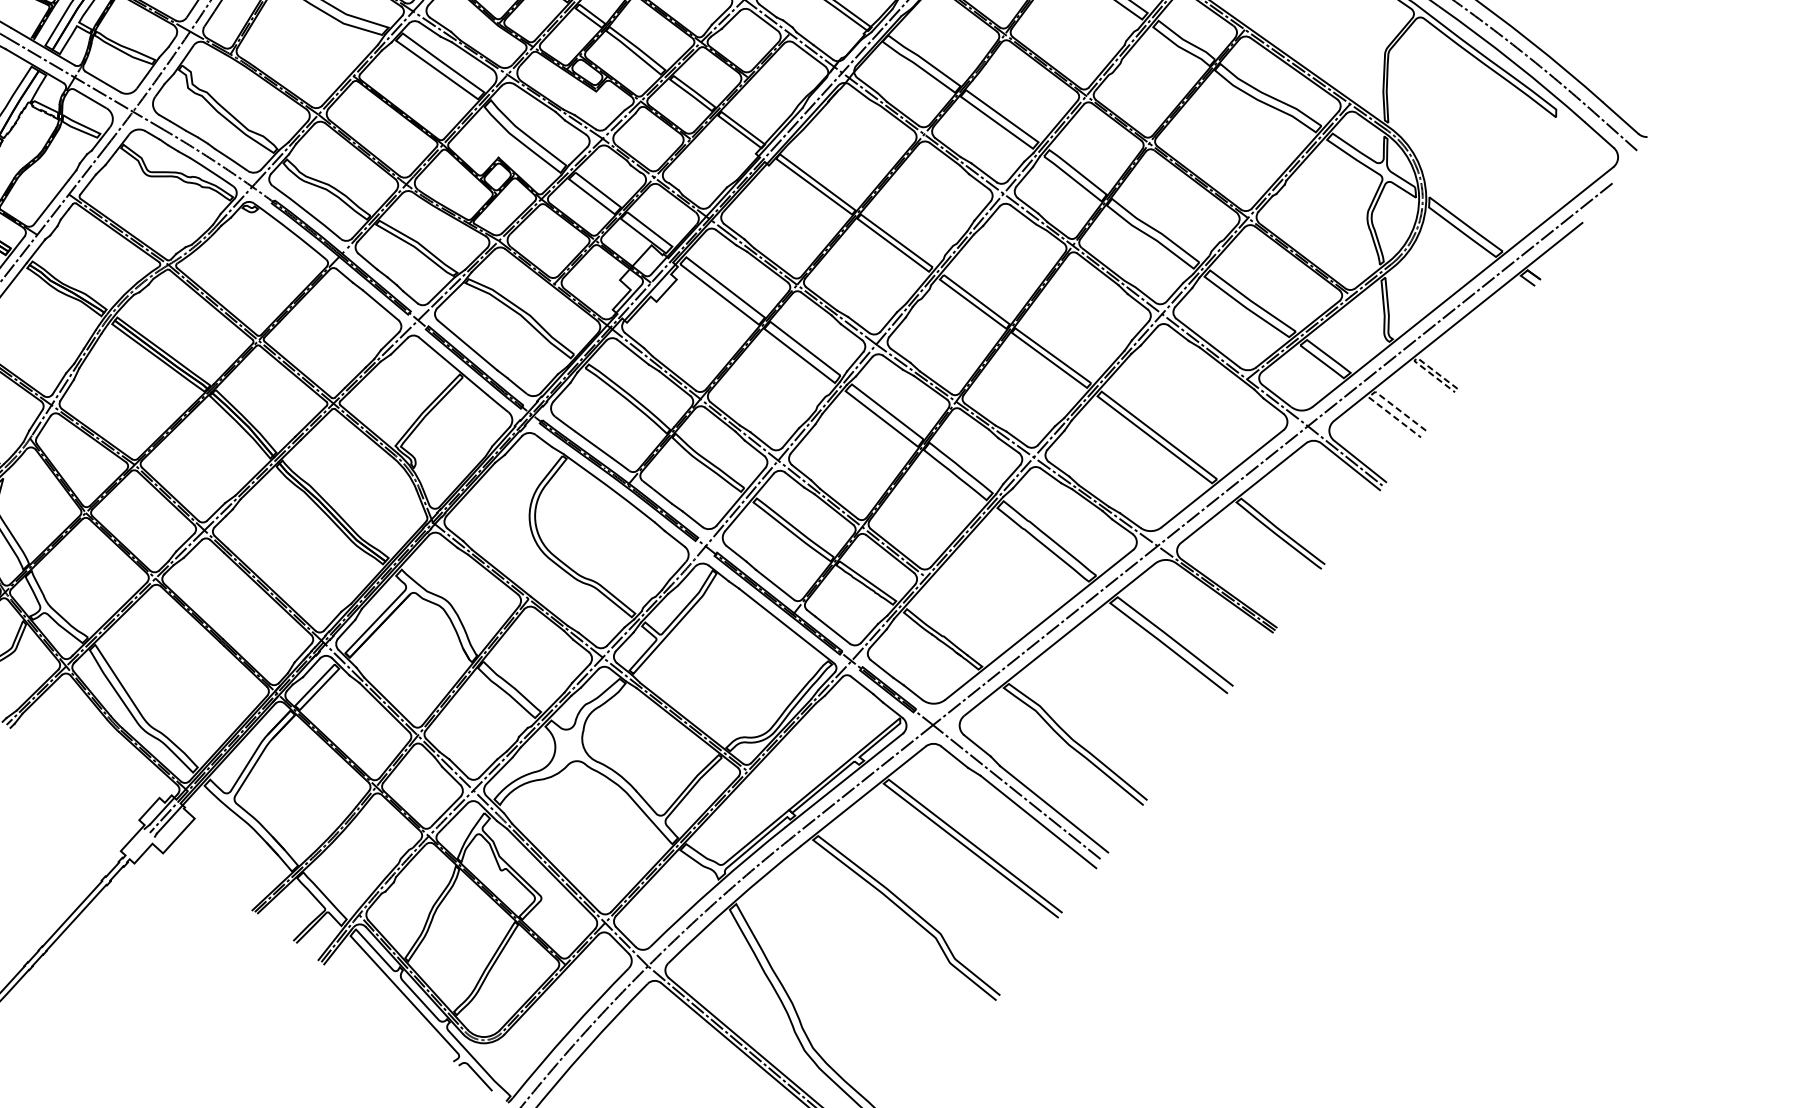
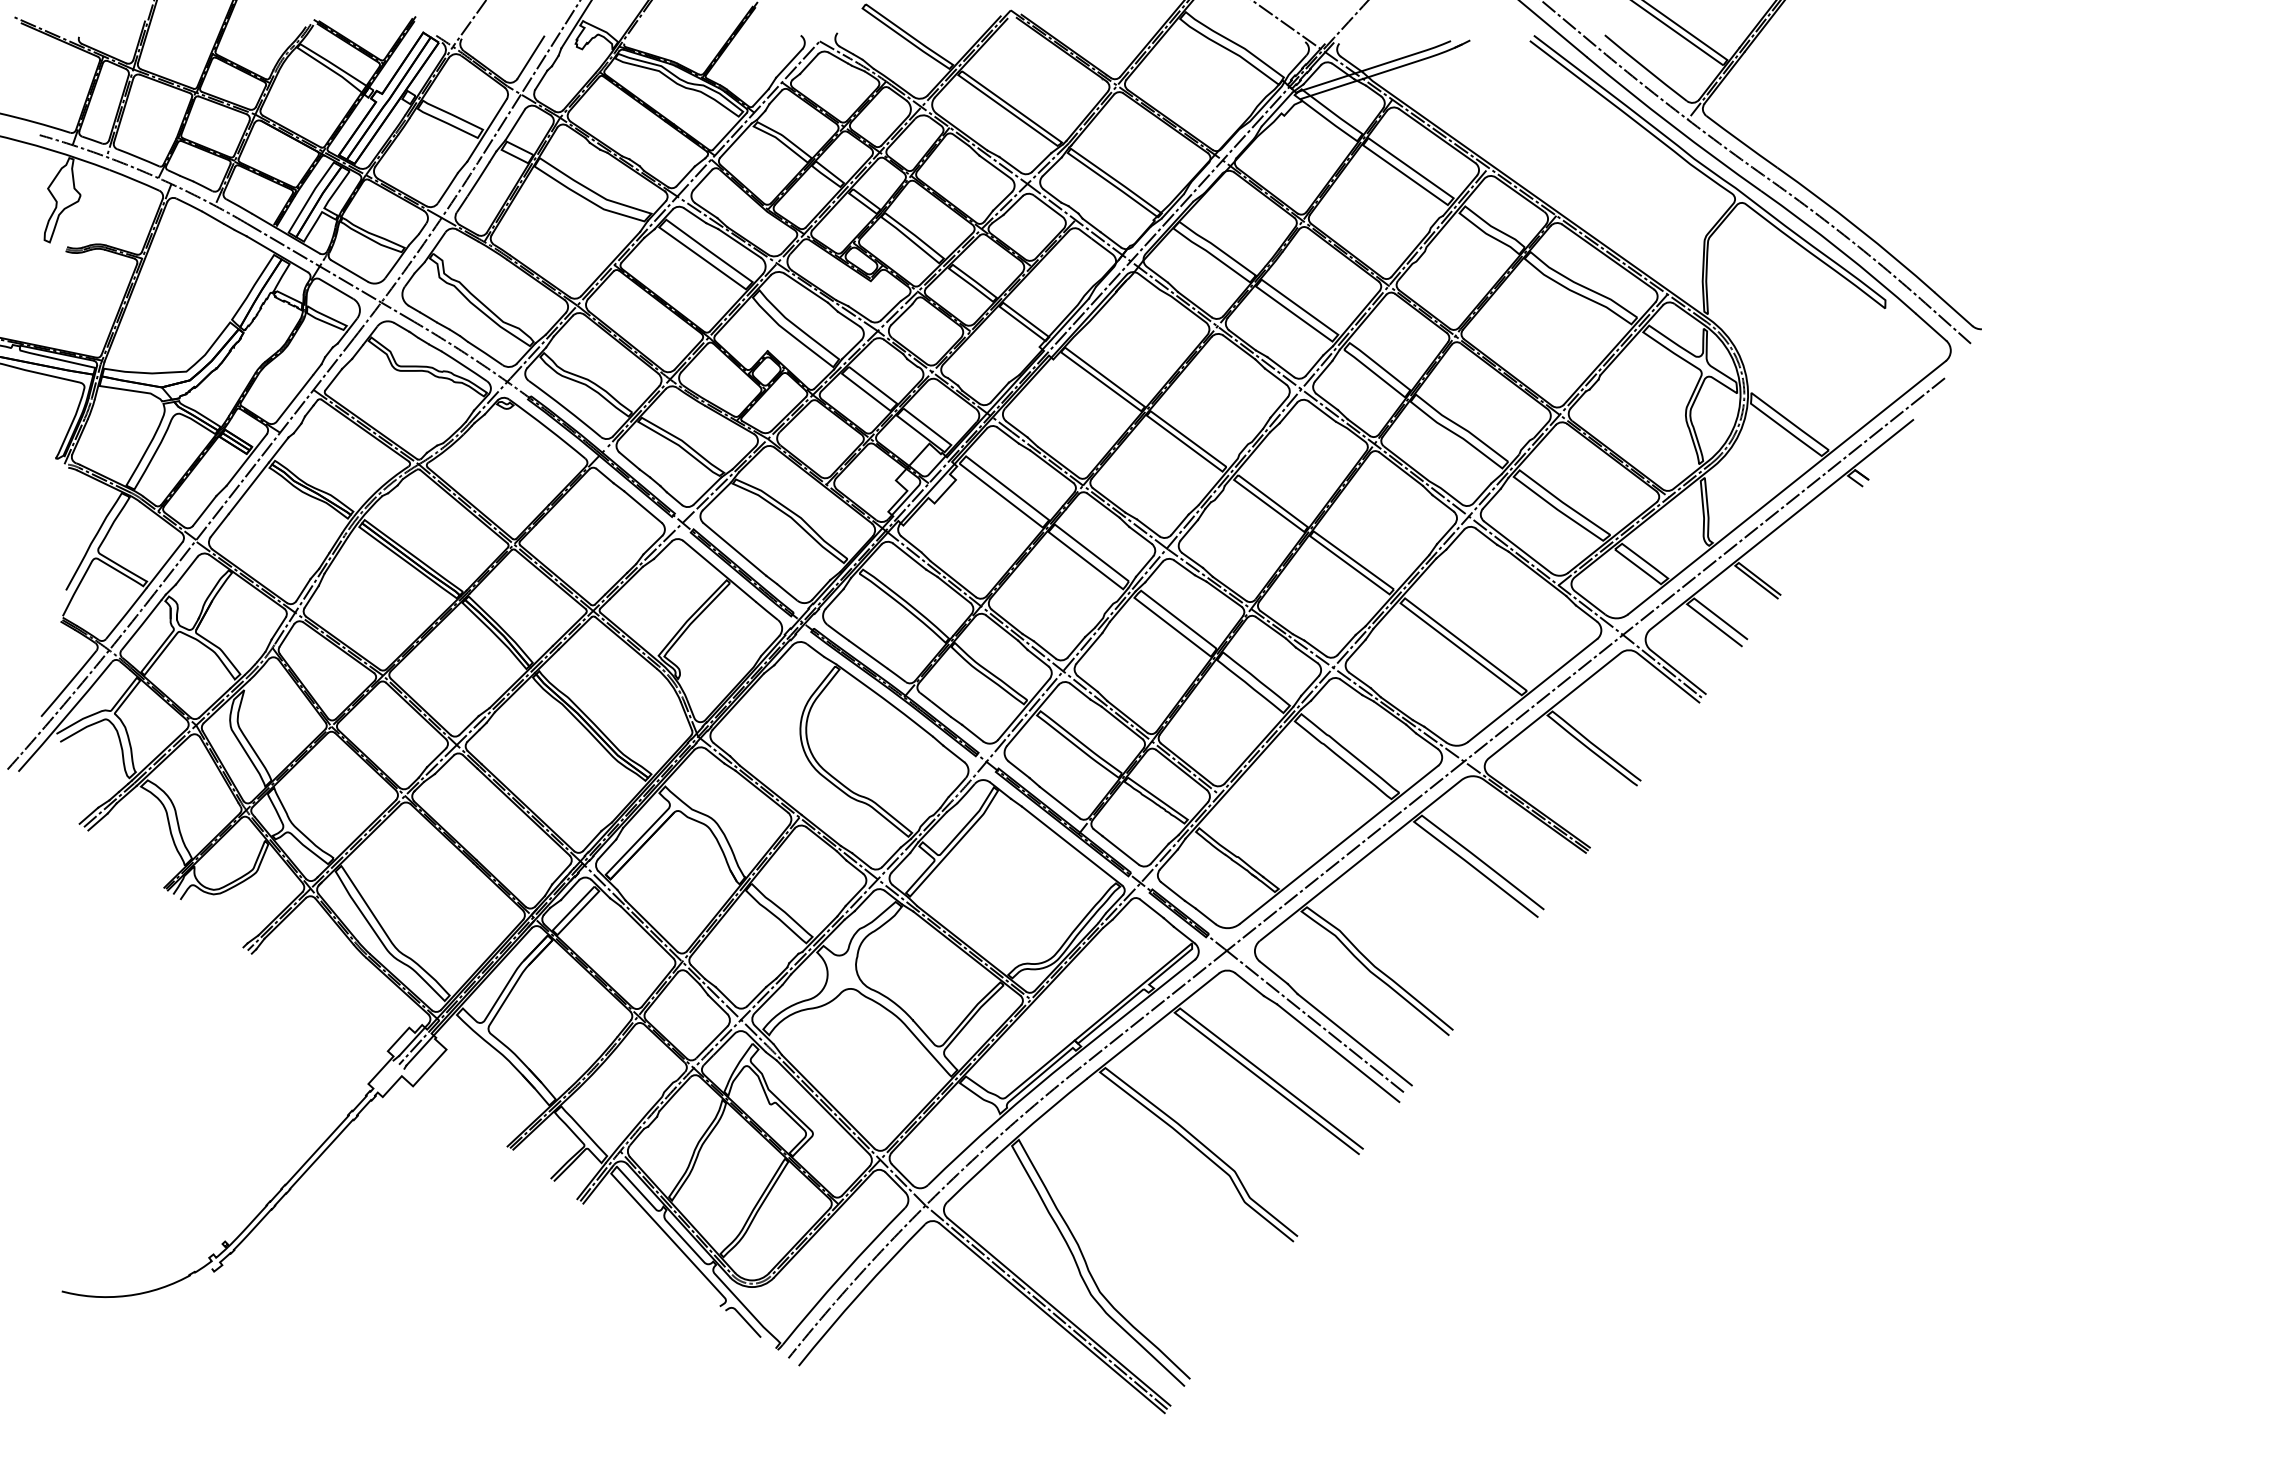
line: (1415, 359) -> (1736, 564), dashed -> solid
line: (1370, 394) -> (1689, 601), dashed -> solid

